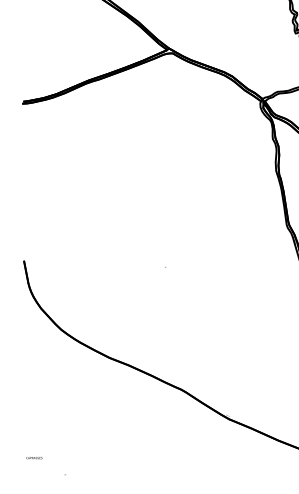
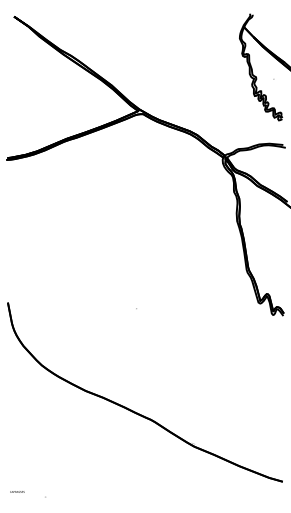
text: (34, 457) -> (17, 491), moved

